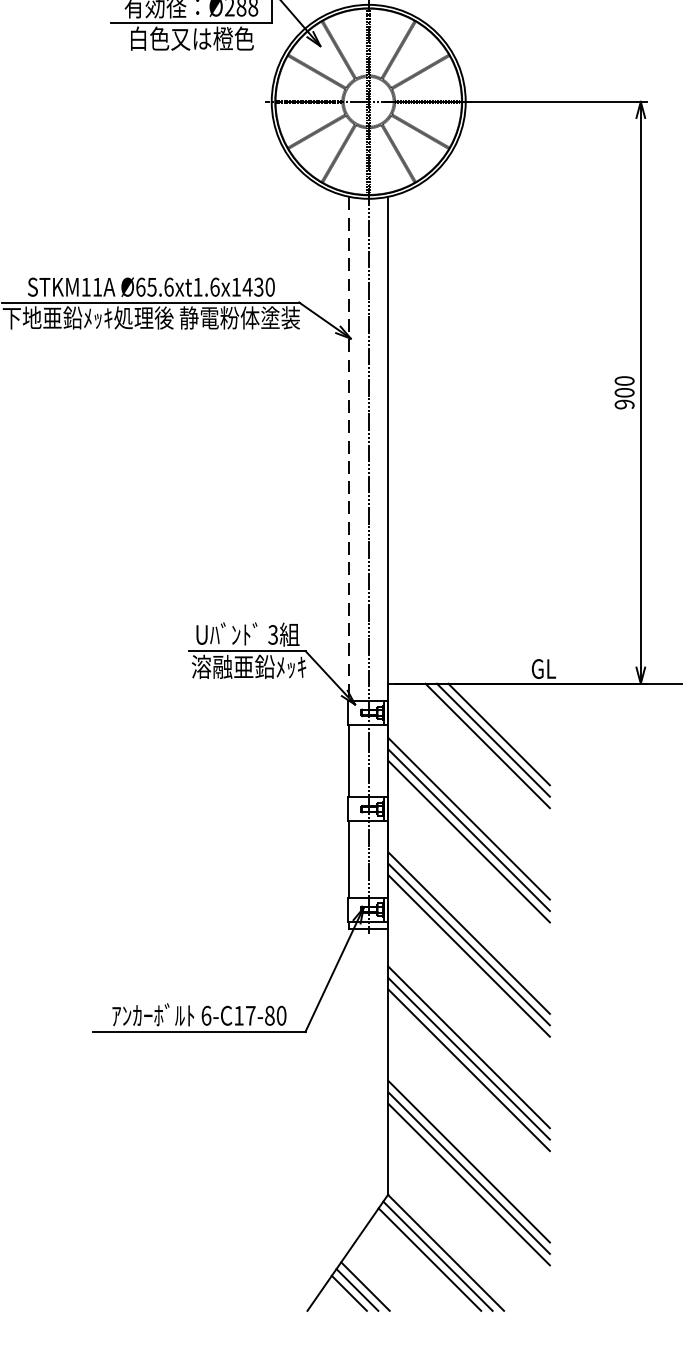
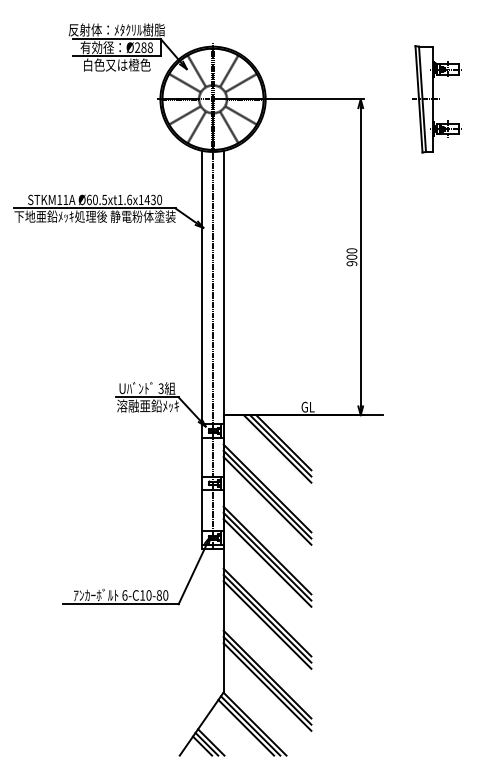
text: (161, 286) -> (100, 199), Ø65.6xt1.6x1430 -> Ø60.5xt1.6x1430
line: (349, 448) -> (202, 287), dashed -> solid
text: (249, 1015) -> (148, 595), 6-C17-80 -> 6-C10-80

